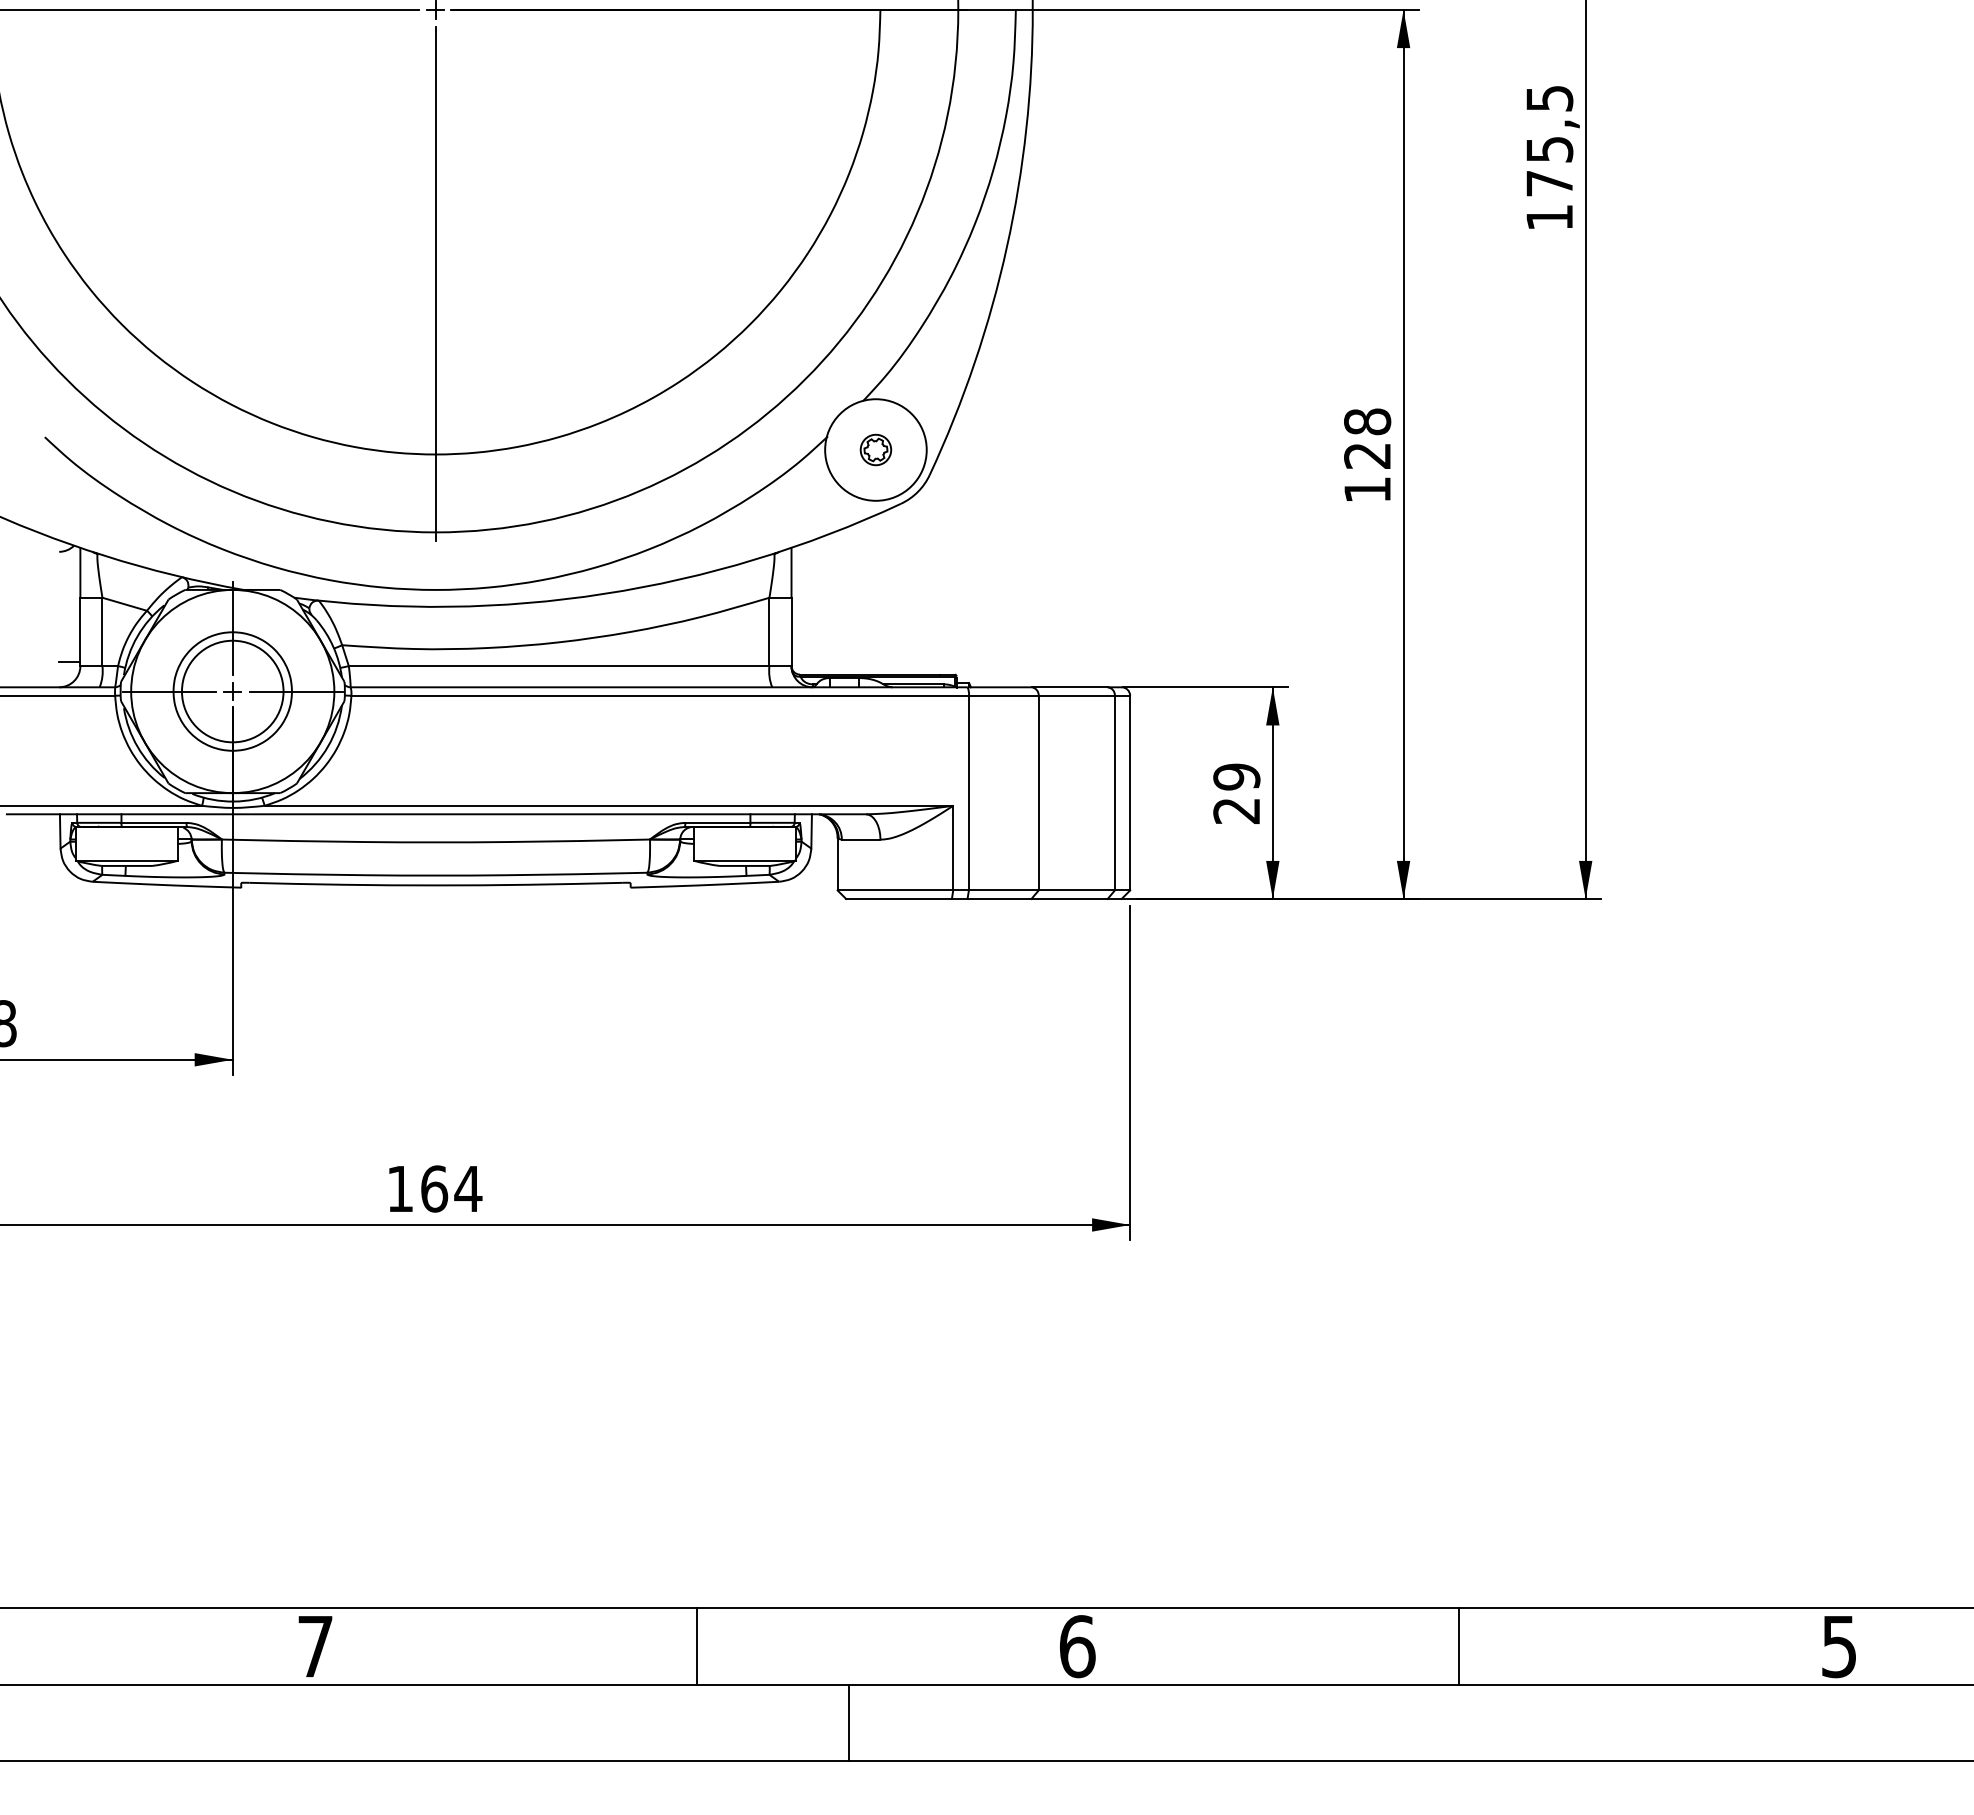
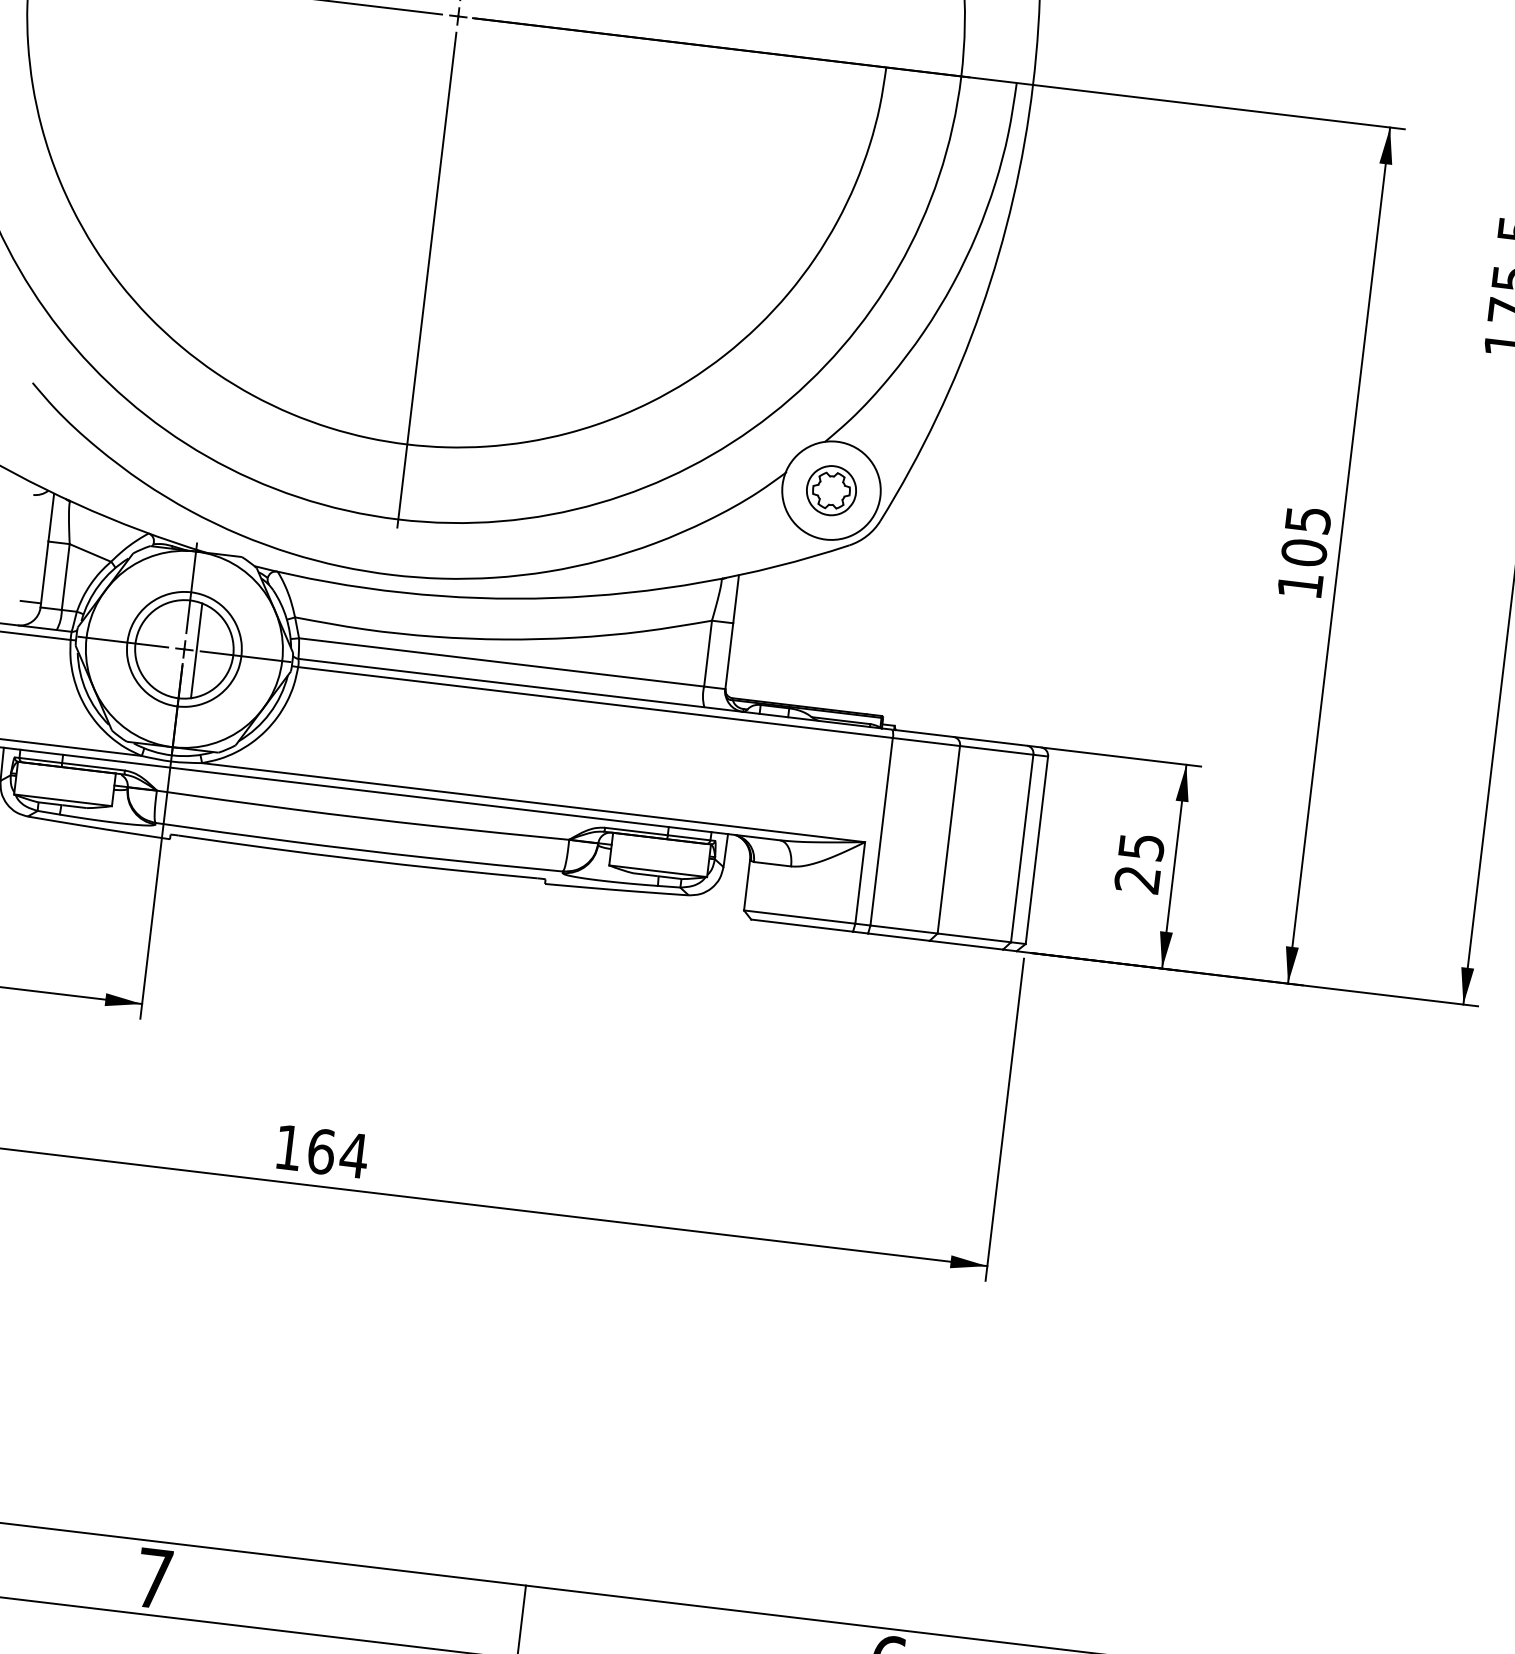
text: (1367, 438) -> (1306, 536), 128 -> 105
part: (875, 449) -> (831, 490), size x1.67
line: (245, 691) -> (196, 650), added
text: (1236, 776) -> (1141, 846), 29 -> 25

